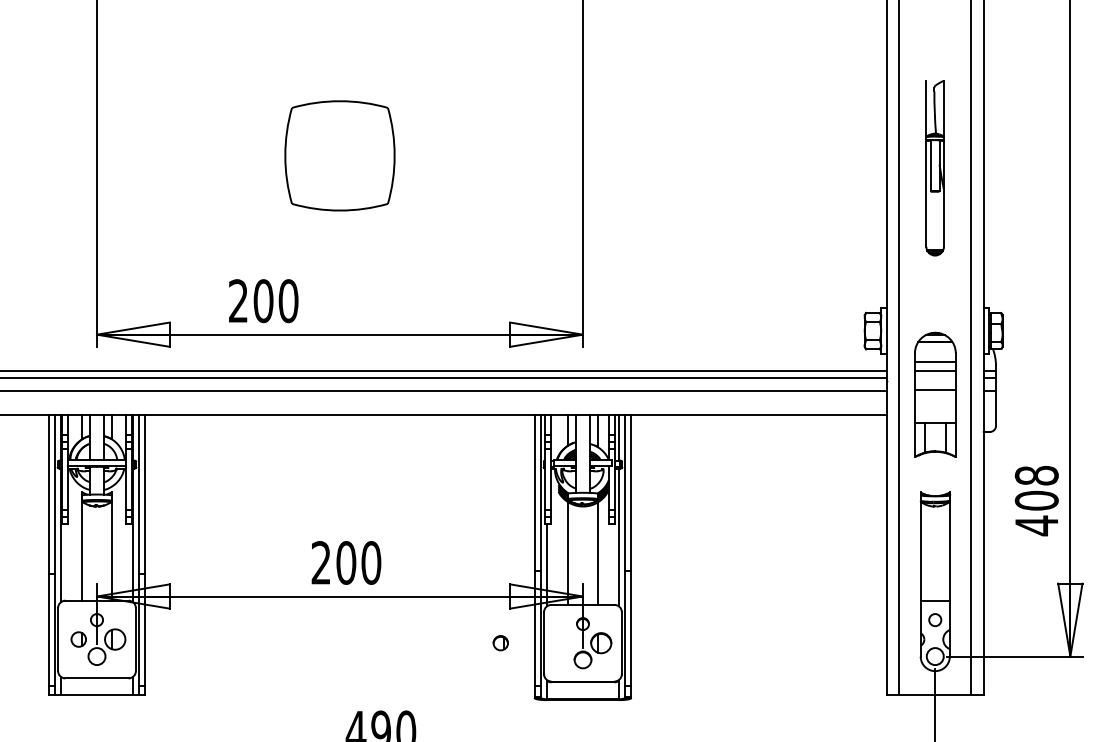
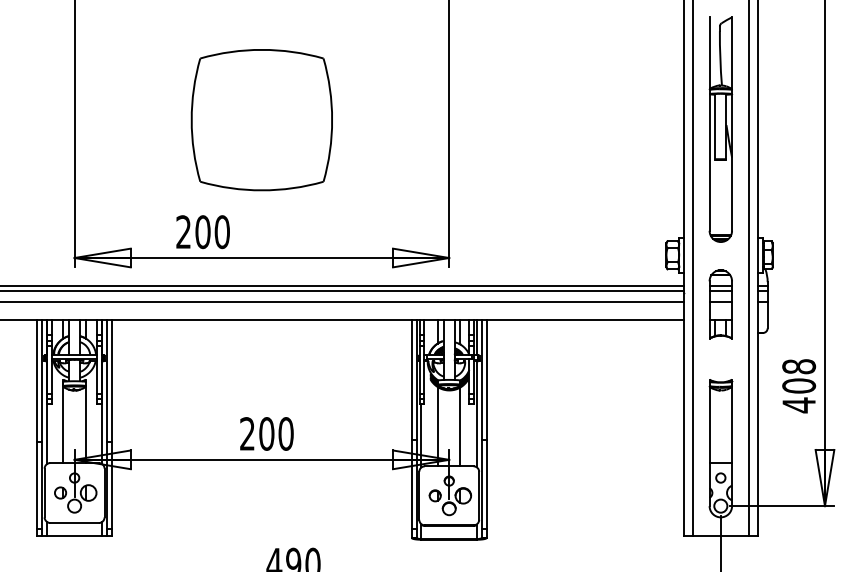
part: (339, 155) -> (261, 119), size x1.67
part: (934, 167) -> (720, 129), size x1.67
part: (934, 394) -> (720, 304), size x0.71
part: (500, 643) -> (435, 496), moved

